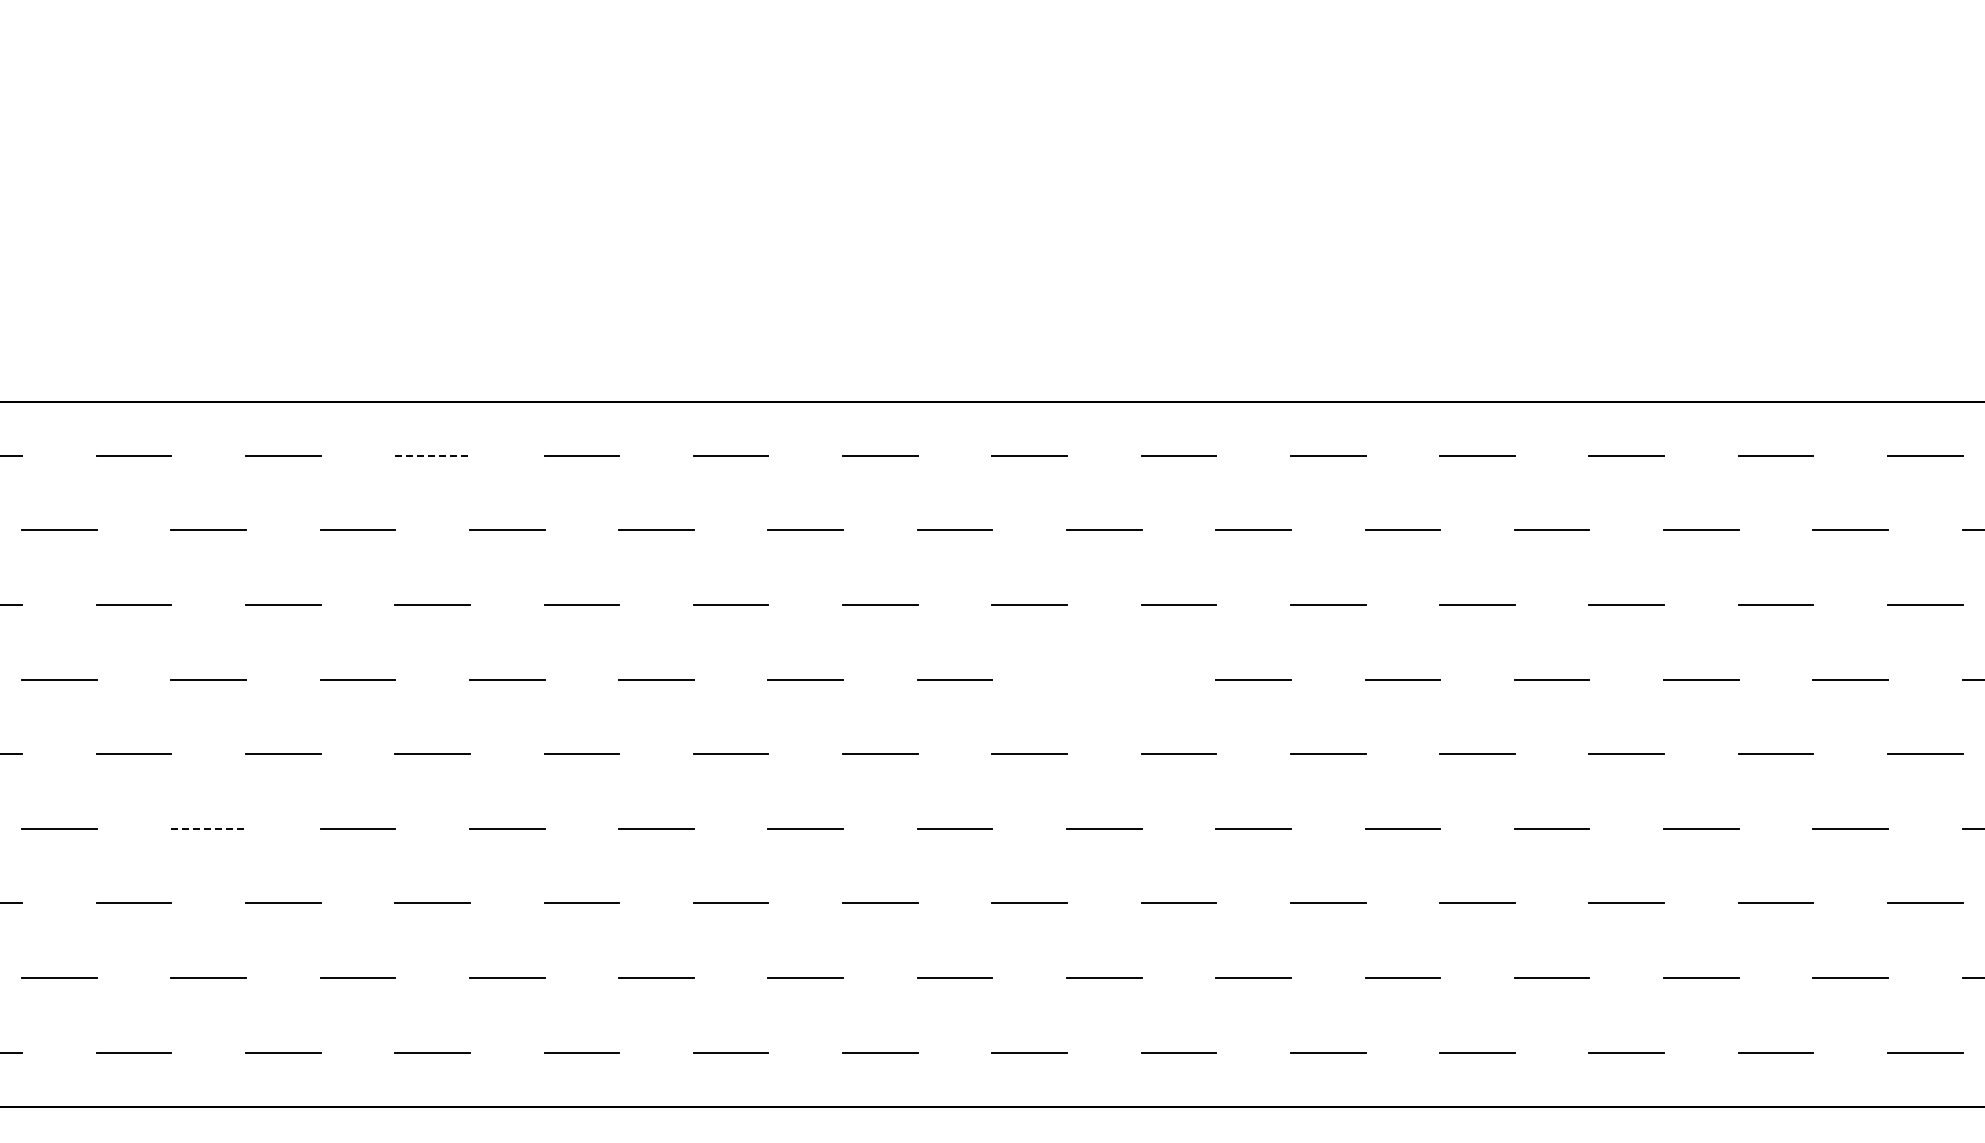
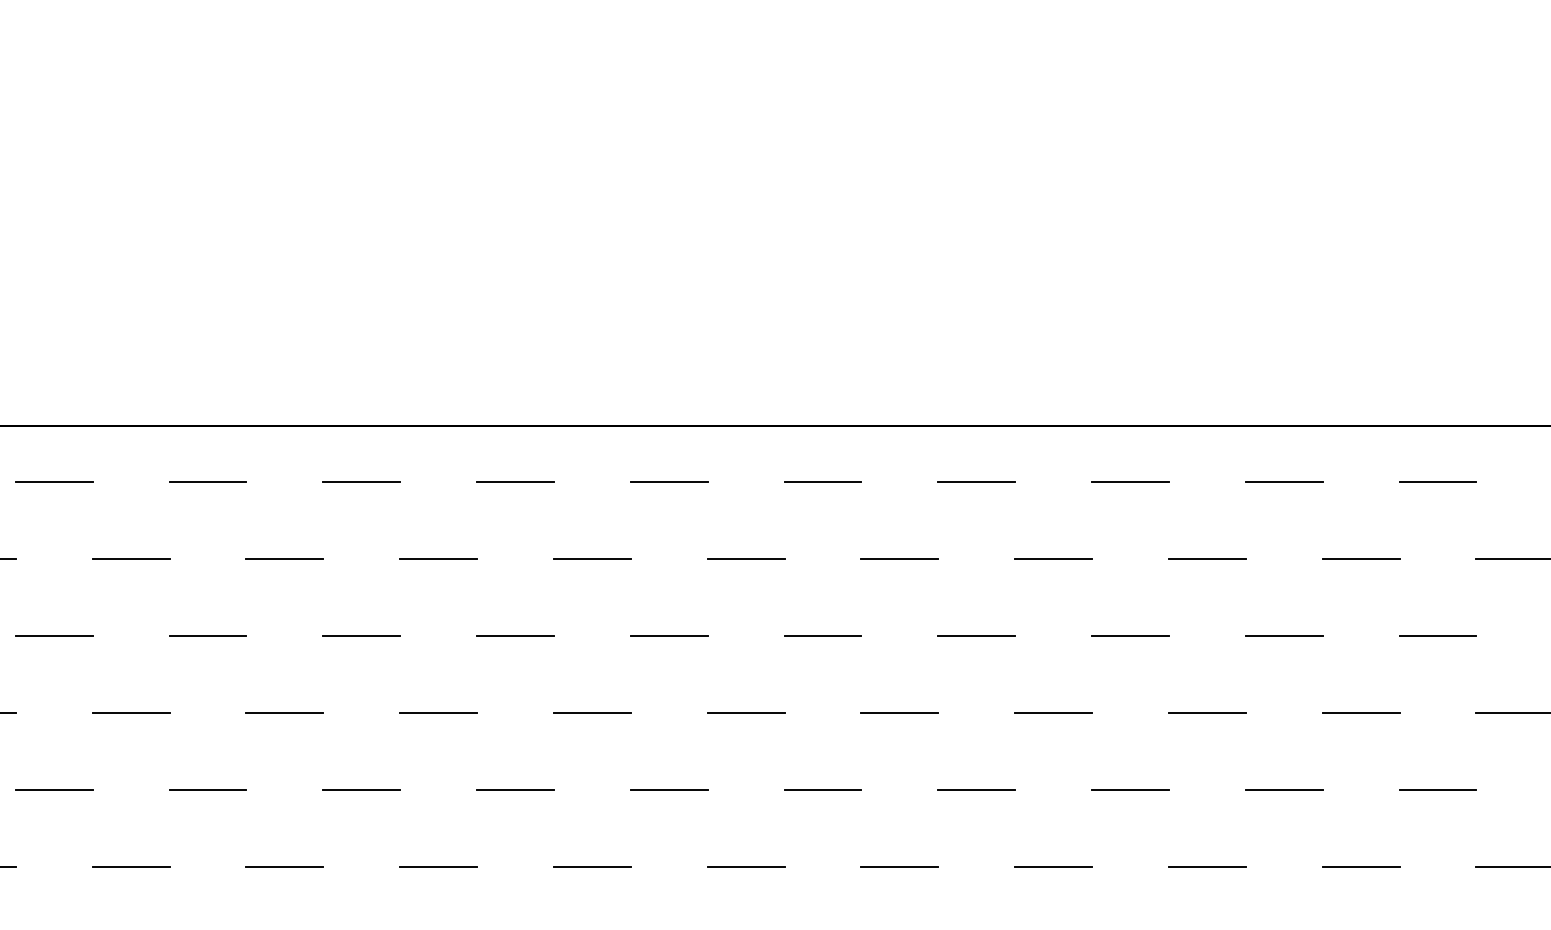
line: (433, 455) -> (516, 482), dashed -> solid
line: (1104, 679) -> (1207, 712), added
line: (209, 828) -> (285, 866), dashed -> solid

